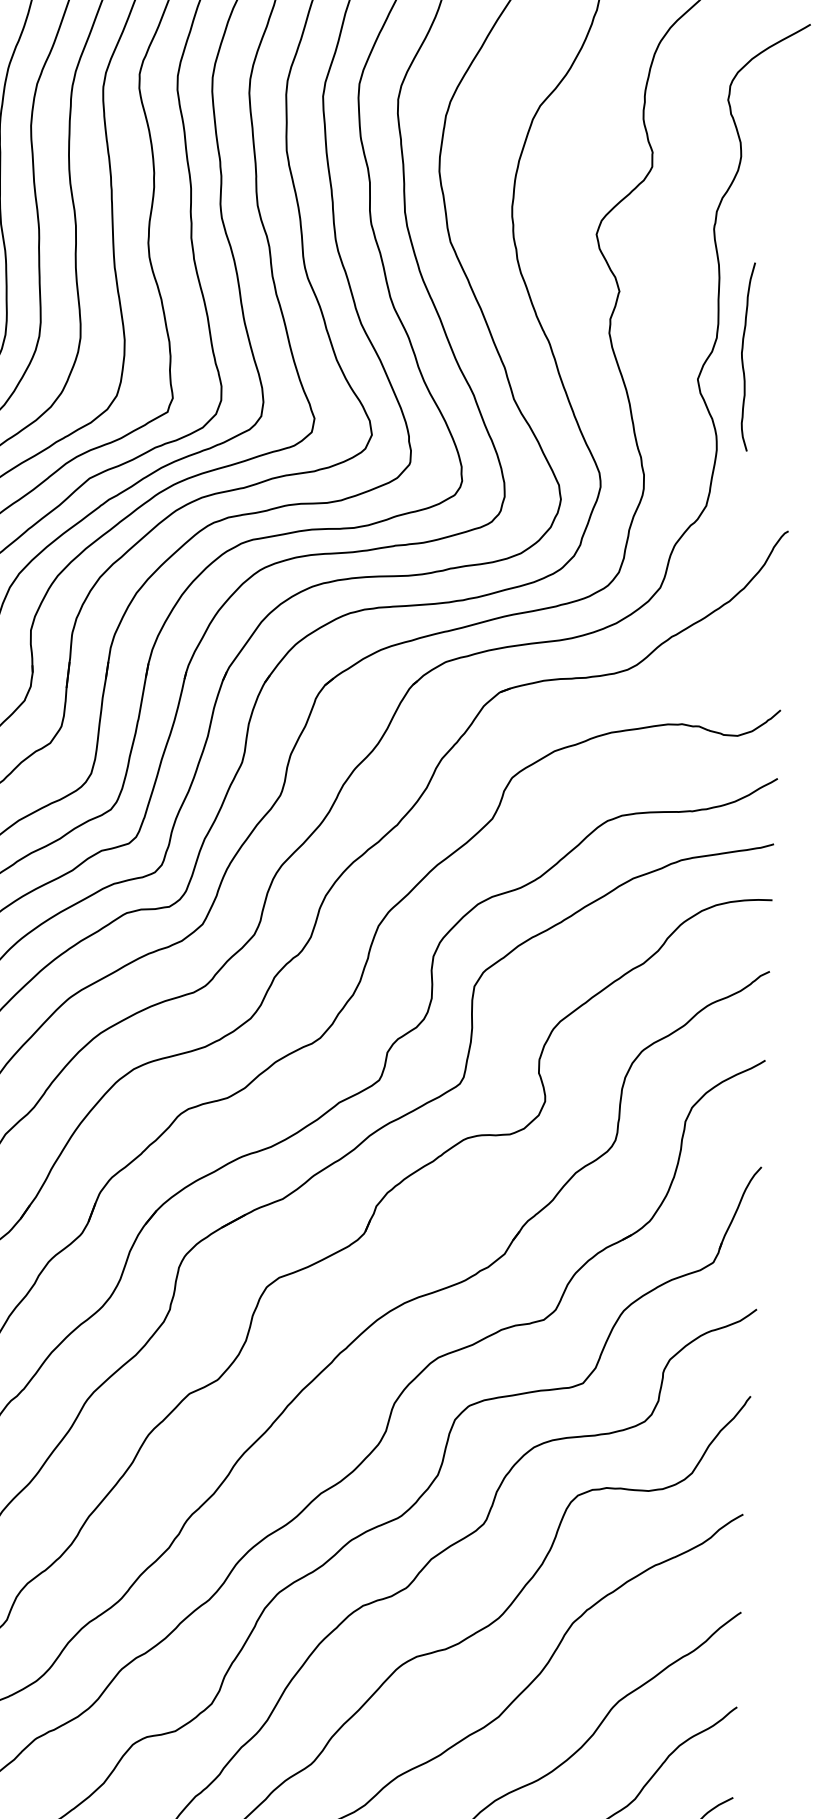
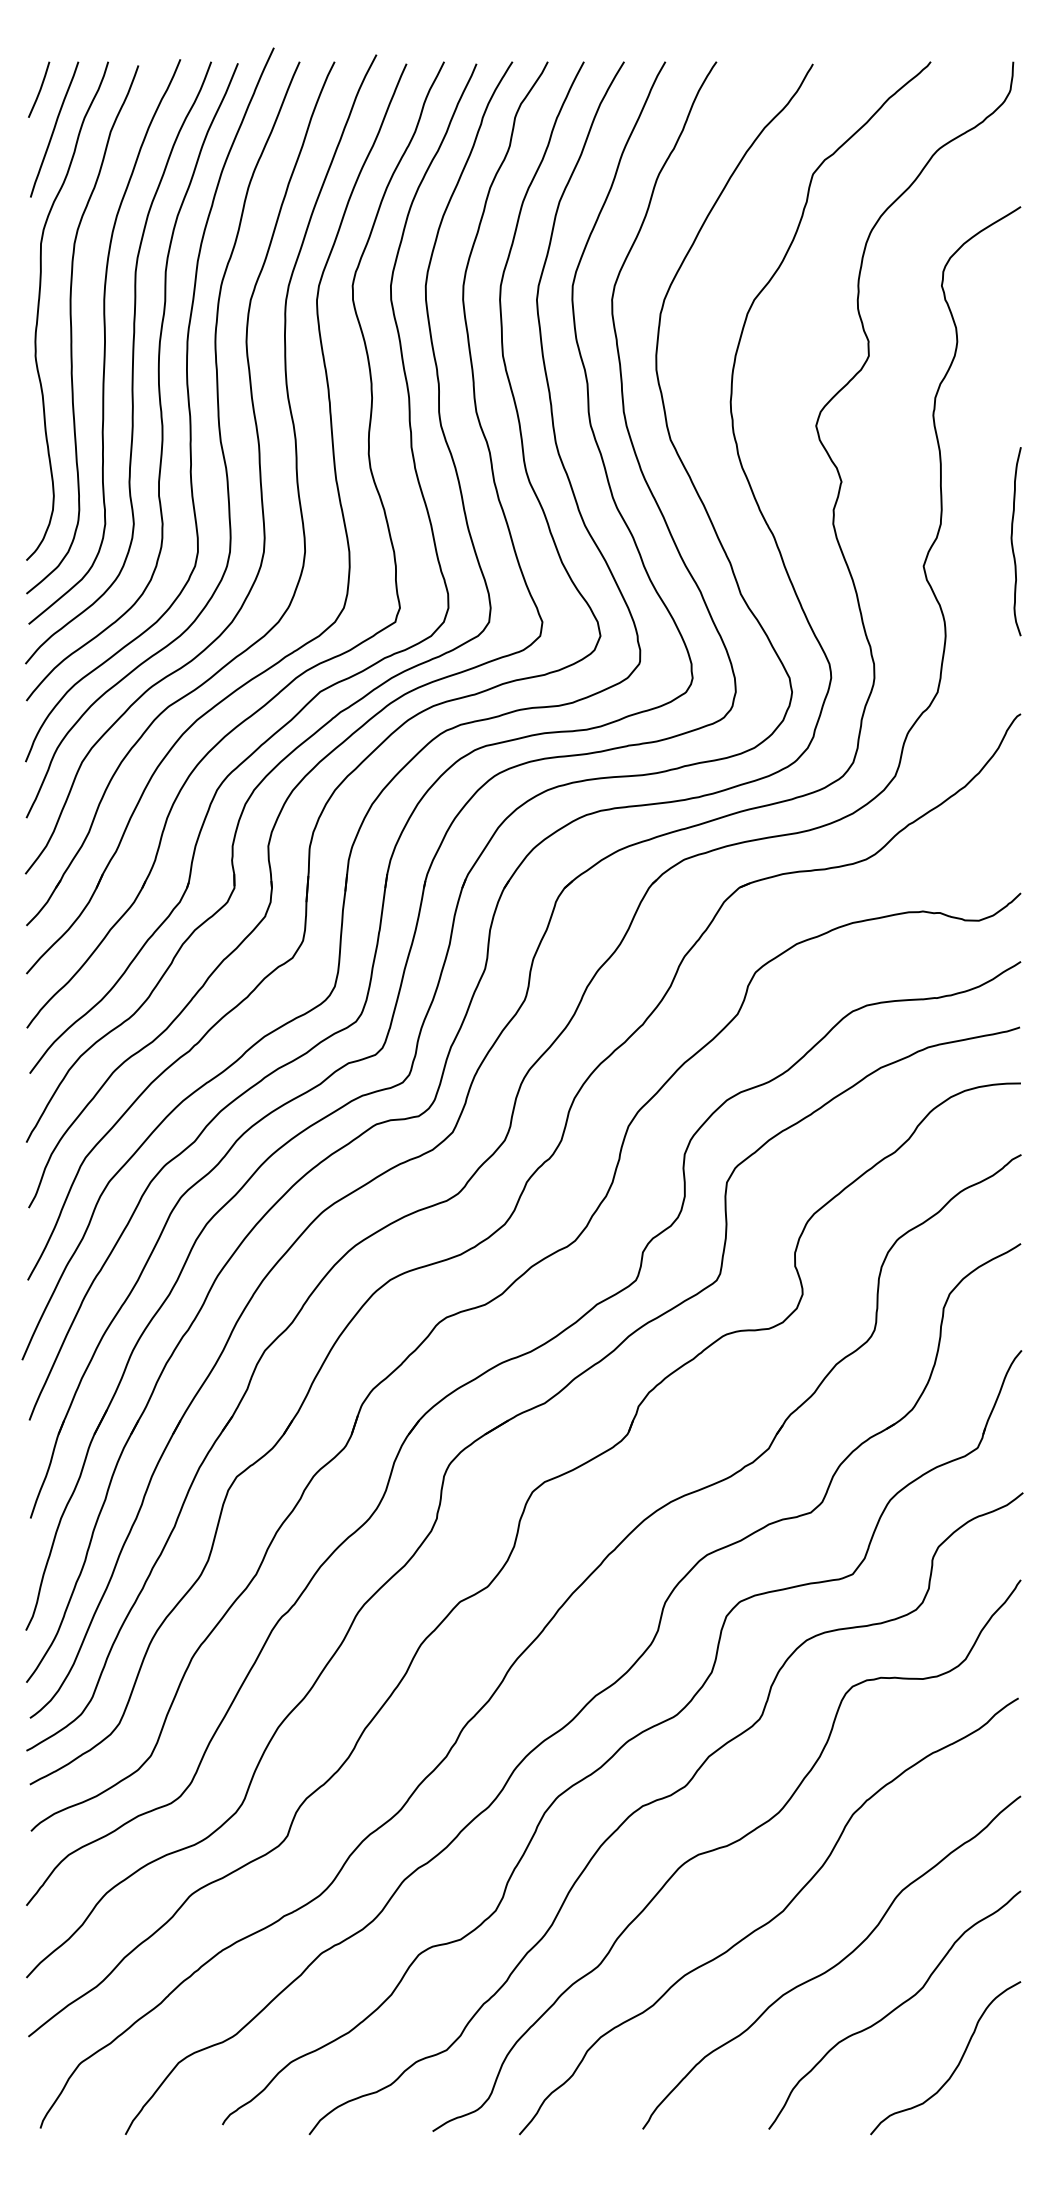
curve: (742, 356) -> (1012, 541), moved

